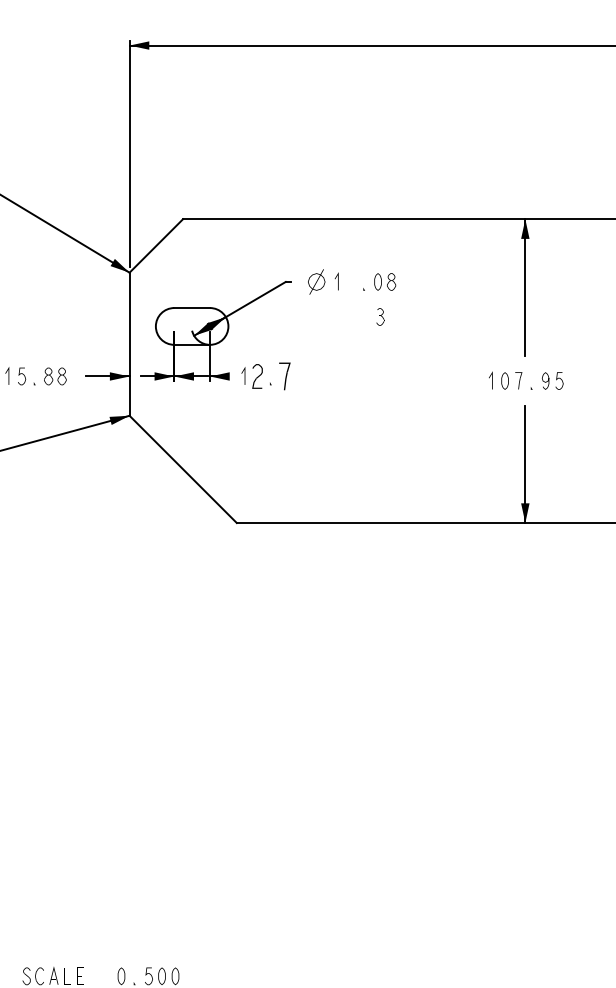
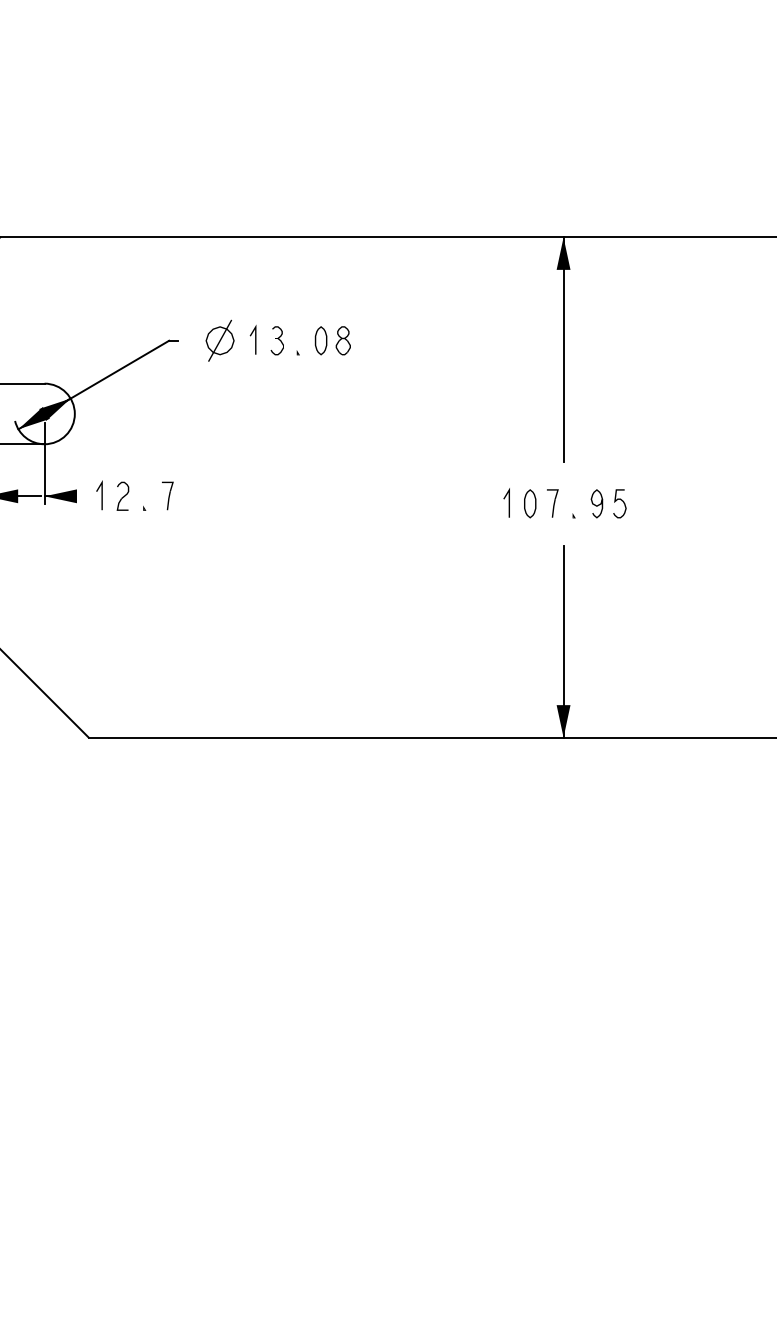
part: (380, 316) -> (277, 339), moved
part: (284, 375) -> (167, 494), size x0.62
part: (257, 376) -> (122, 496), size x0.71

